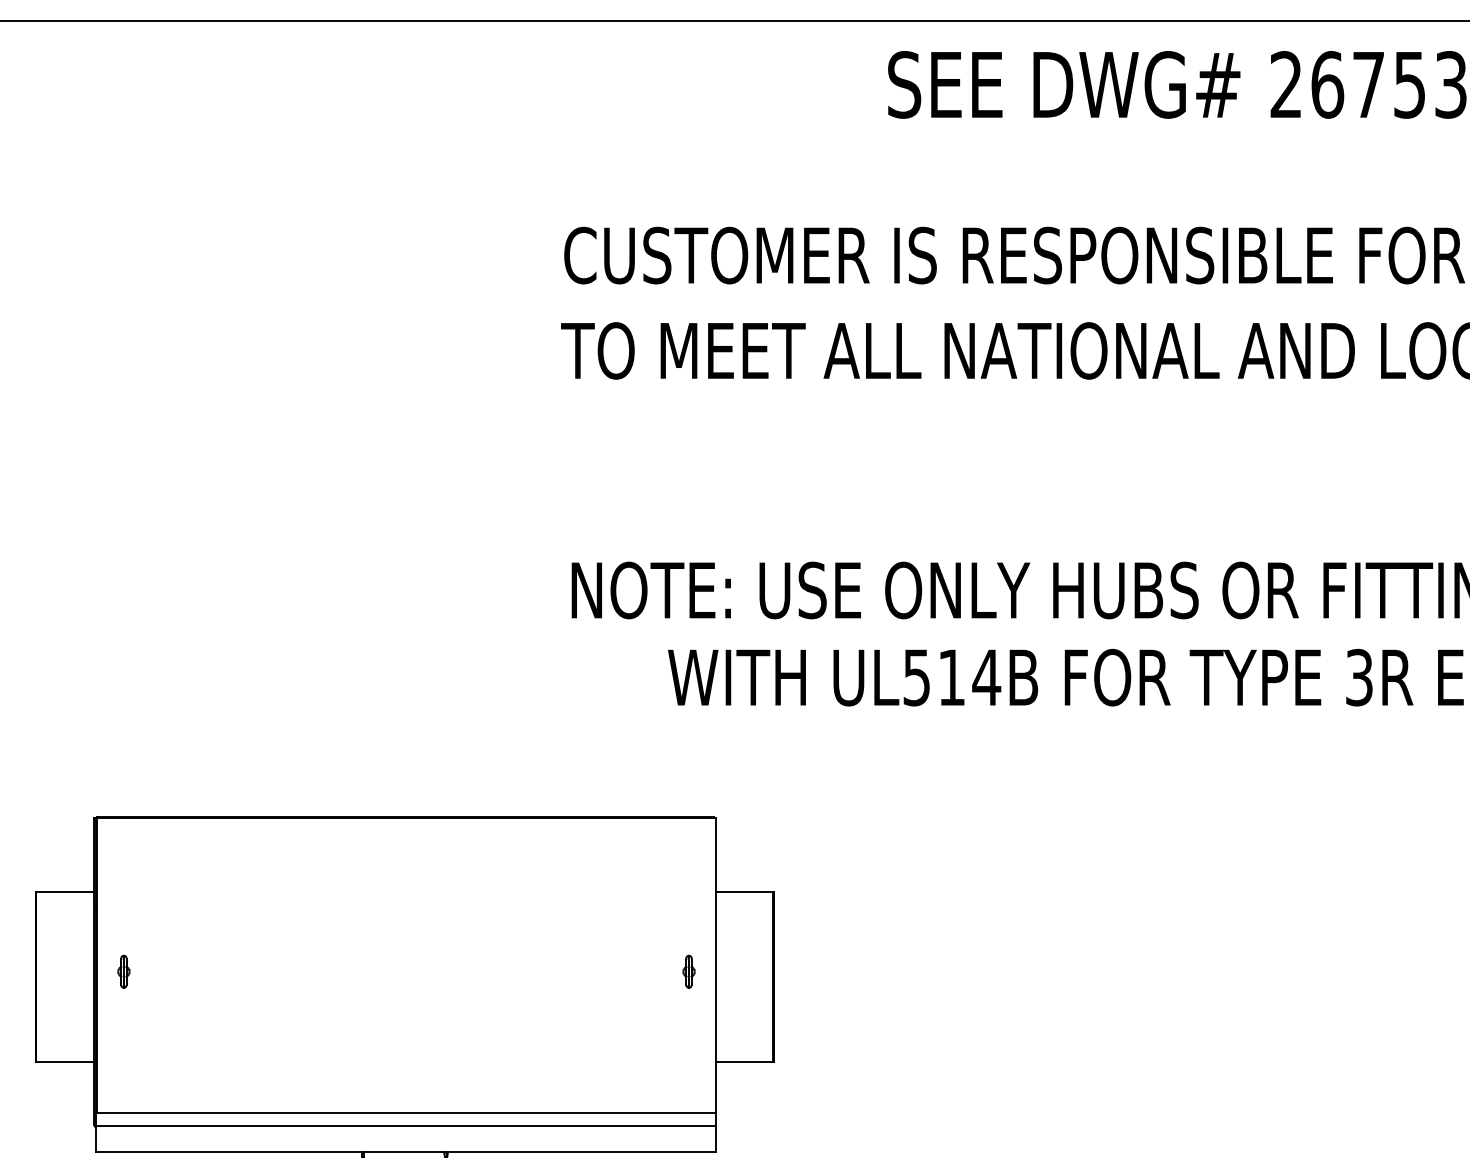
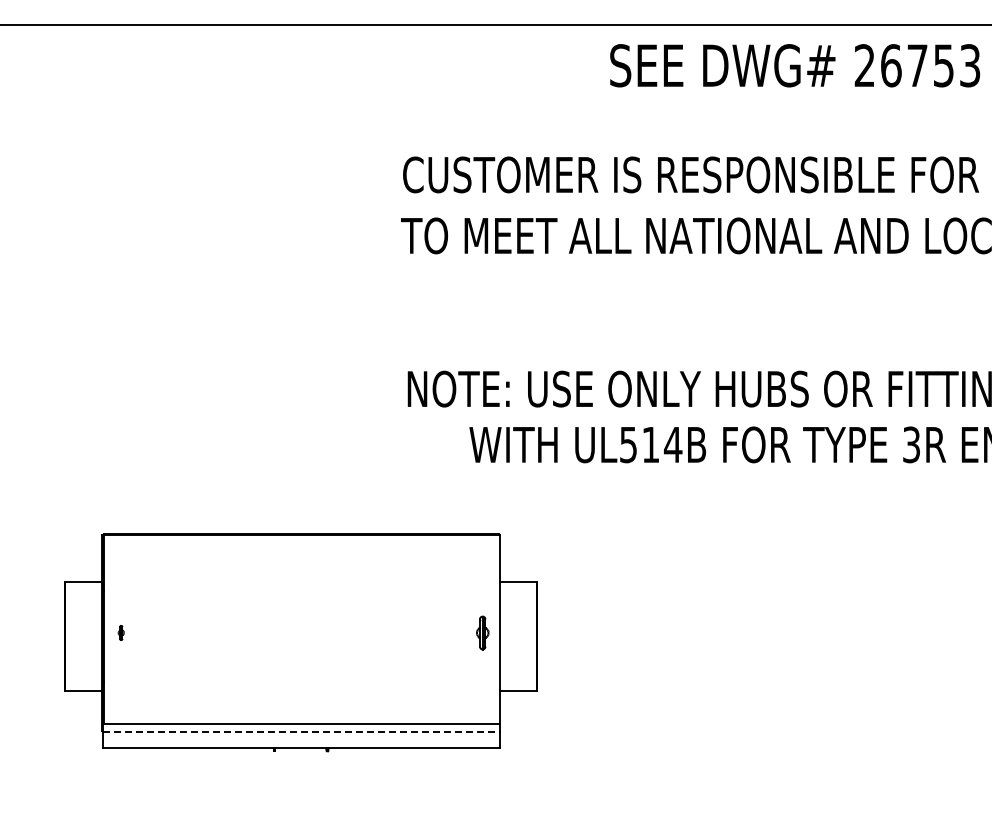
part: (122, 970) -> (120, 632), size x0.7
part: (688, 970) -> (482, 632), size x1.6
line: (407, 1125) -> (302, 731), solid -> dashed

